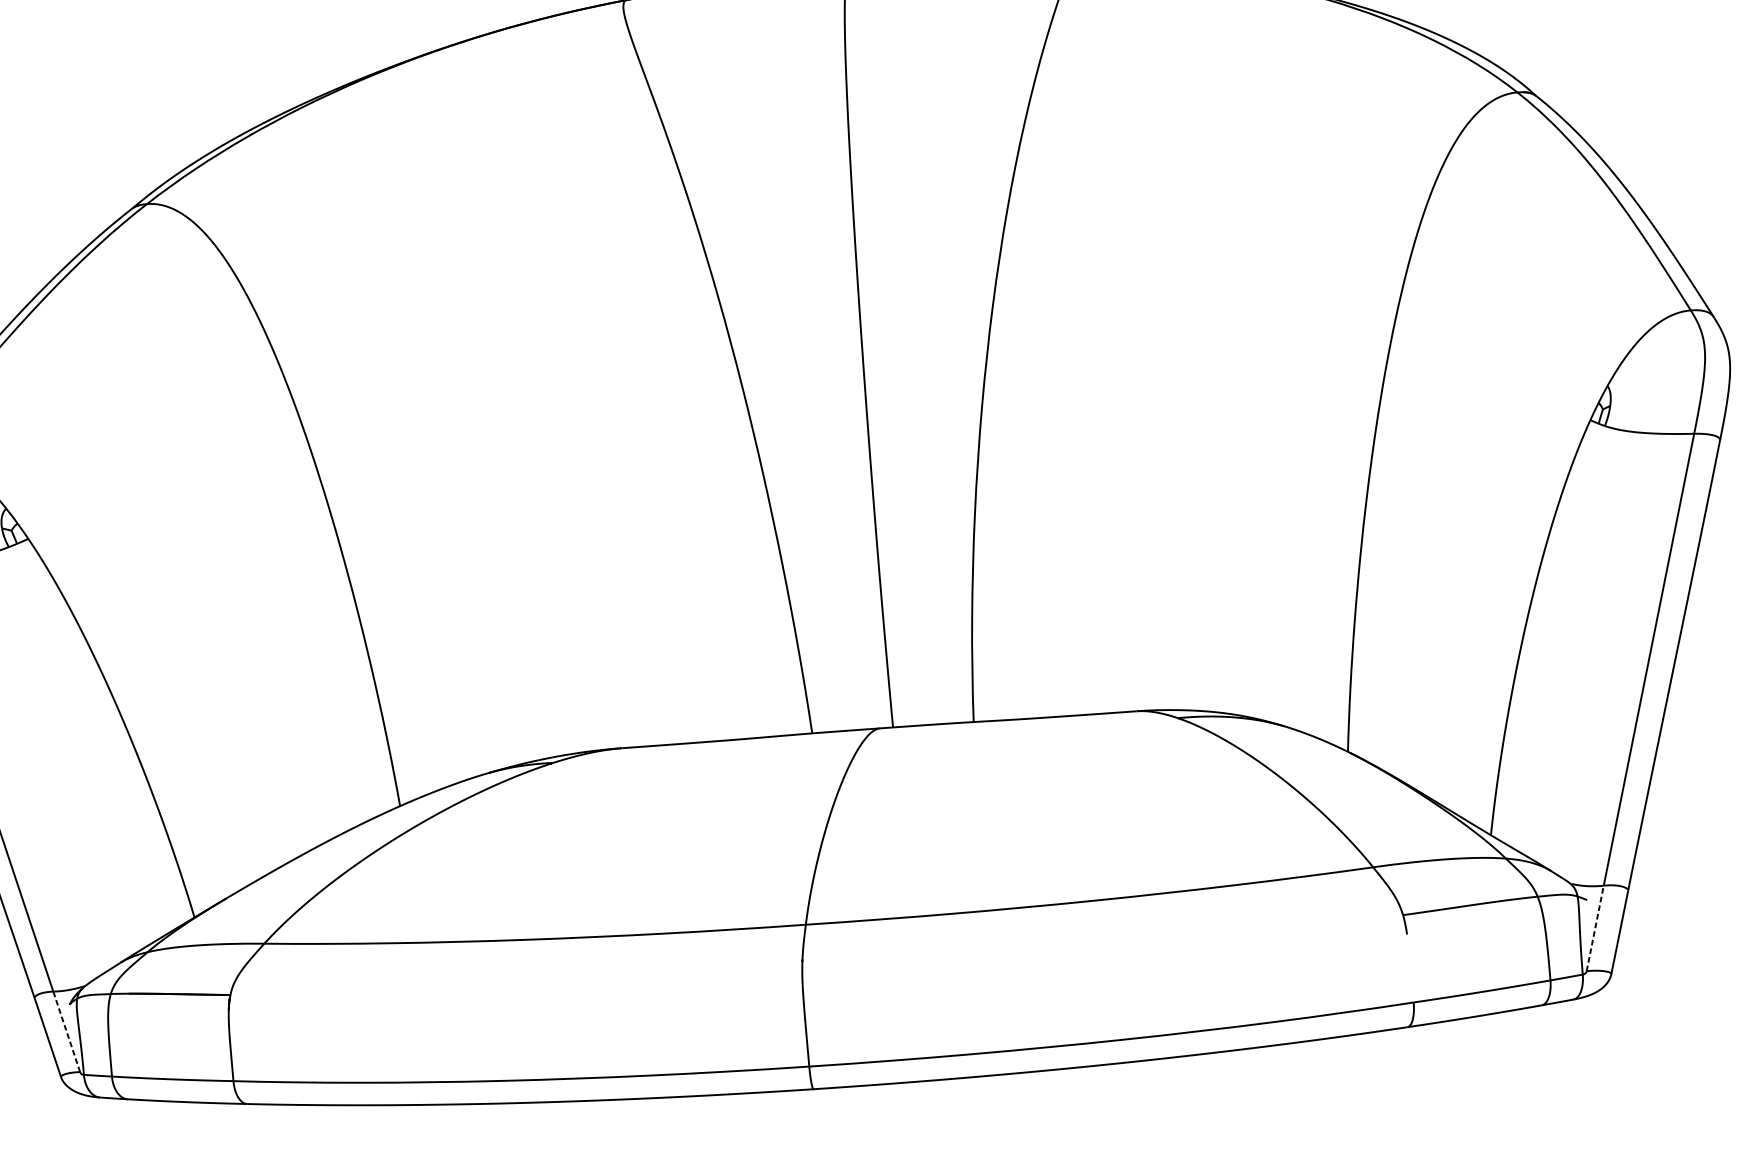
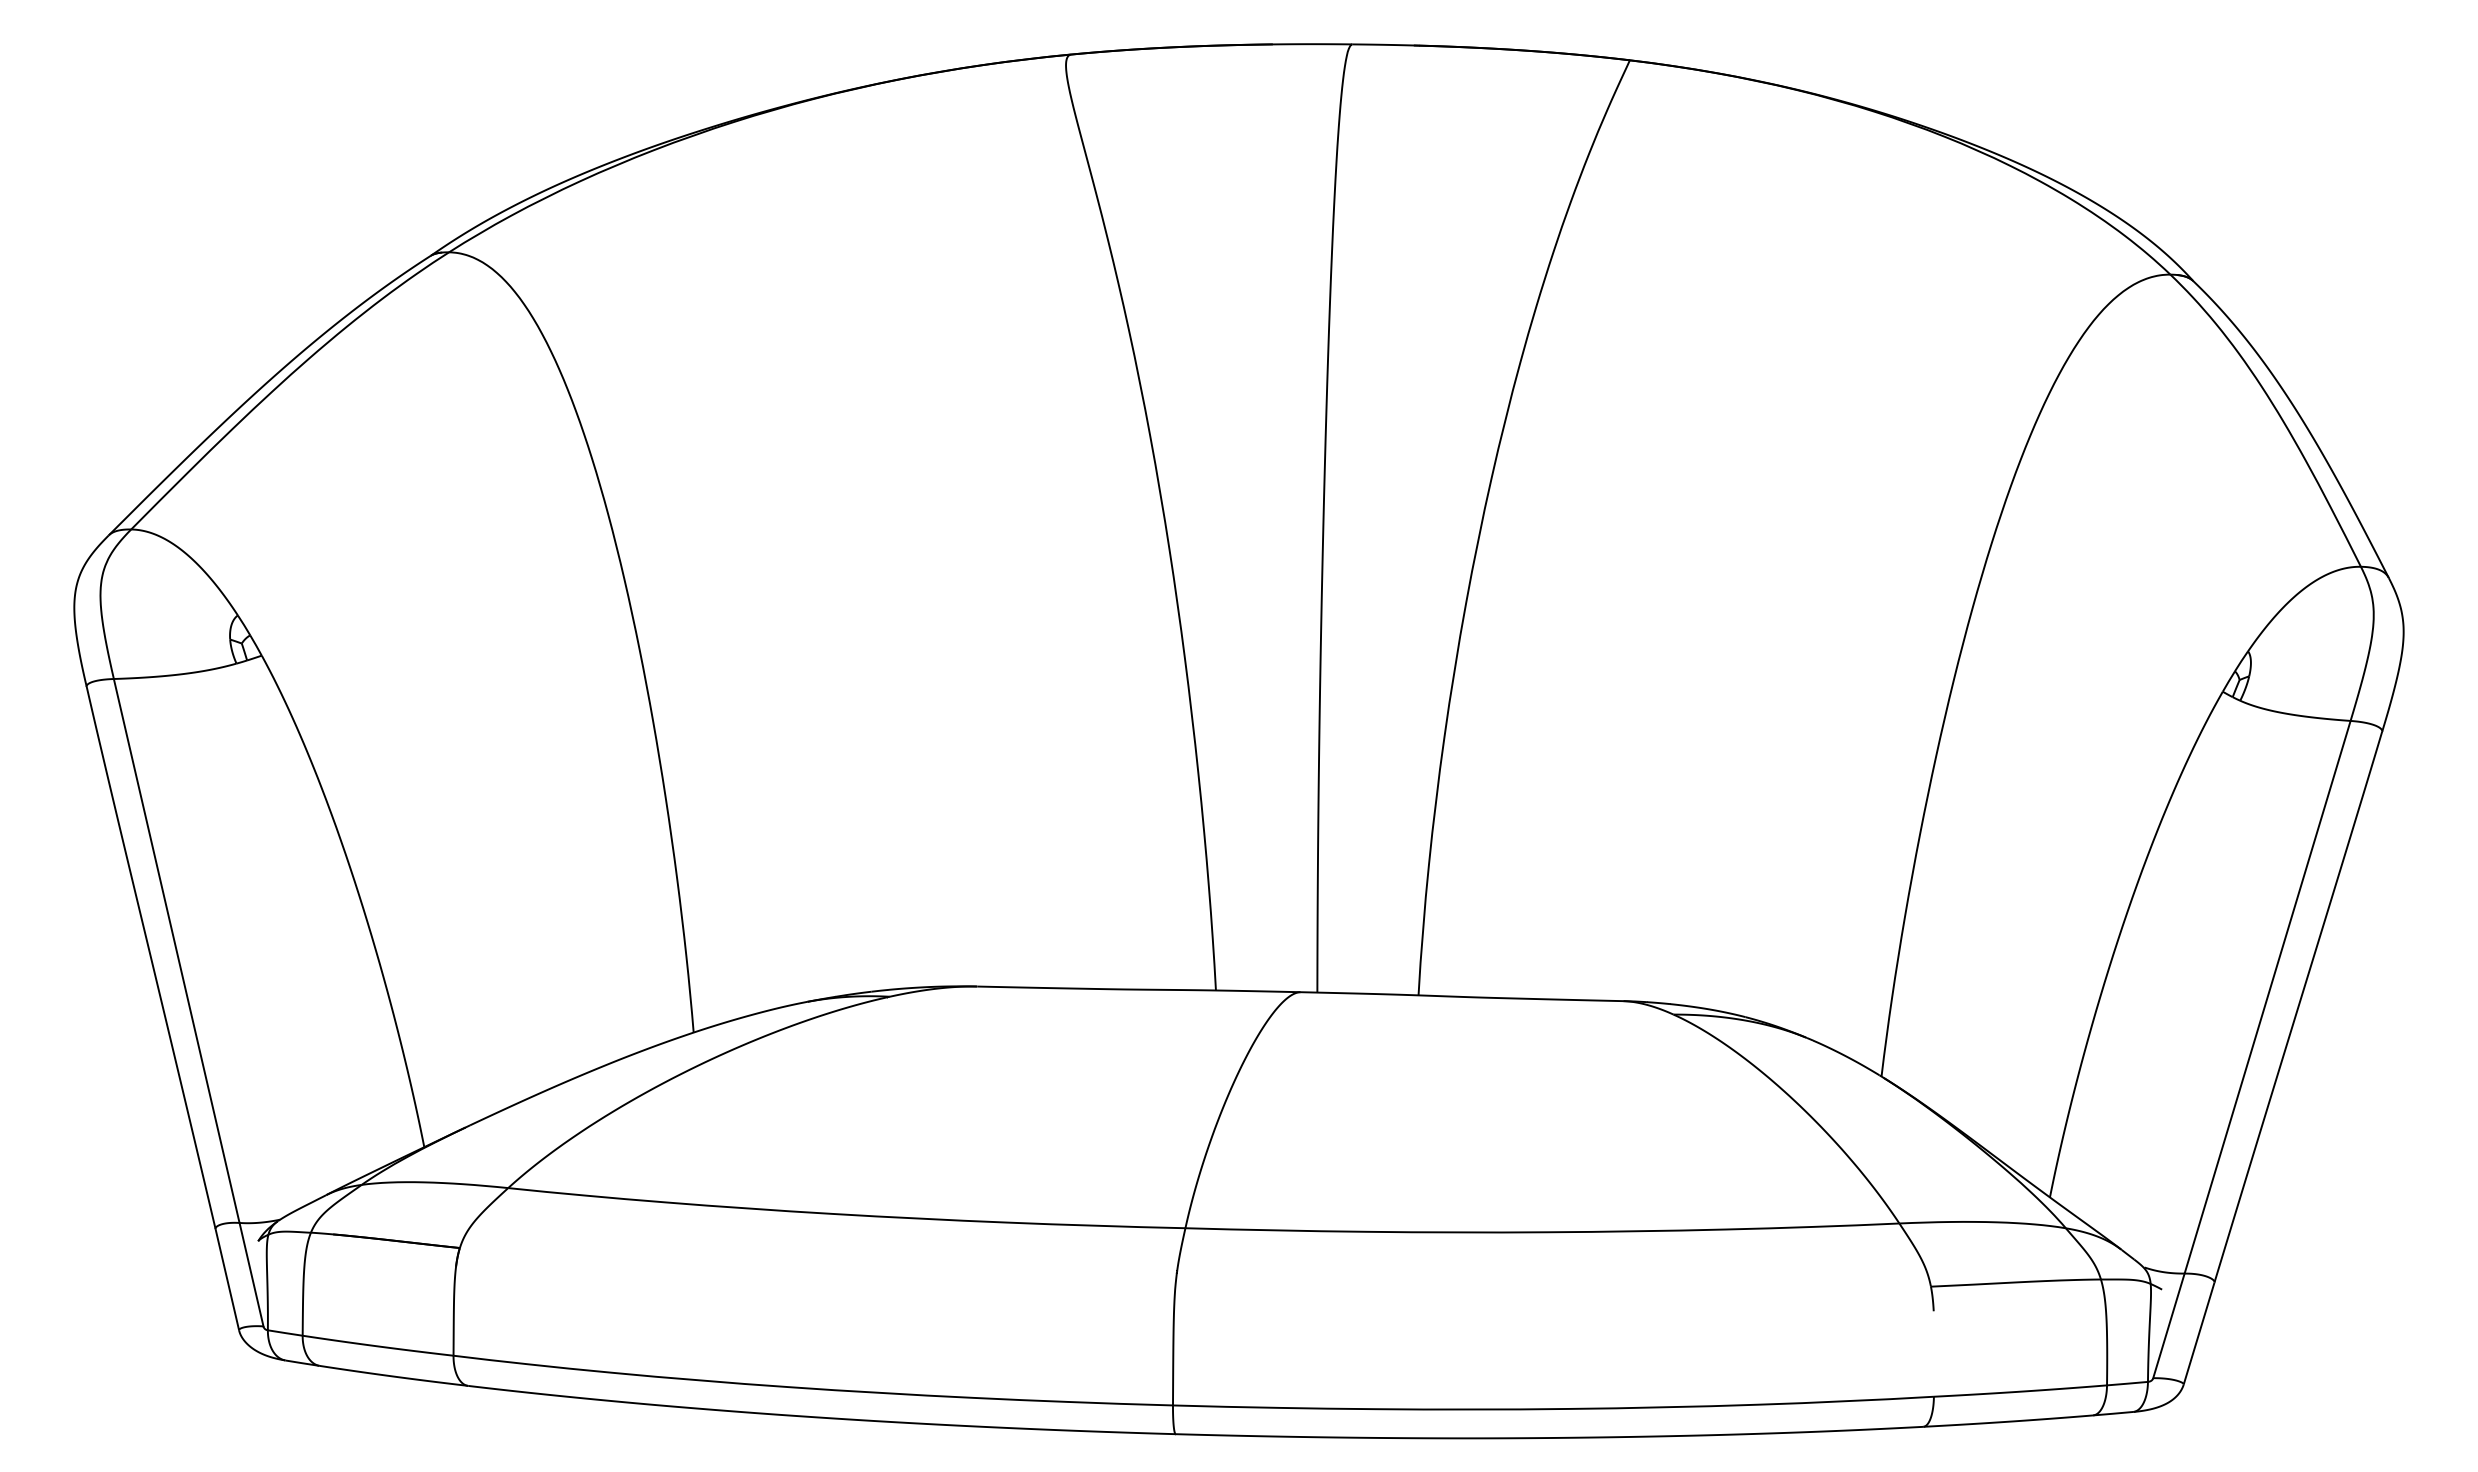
line: (1594, 928) -> (2168, 1325), dashed -> solid
line: (66, 1031) -> (251, 1274), dashed -> solid

